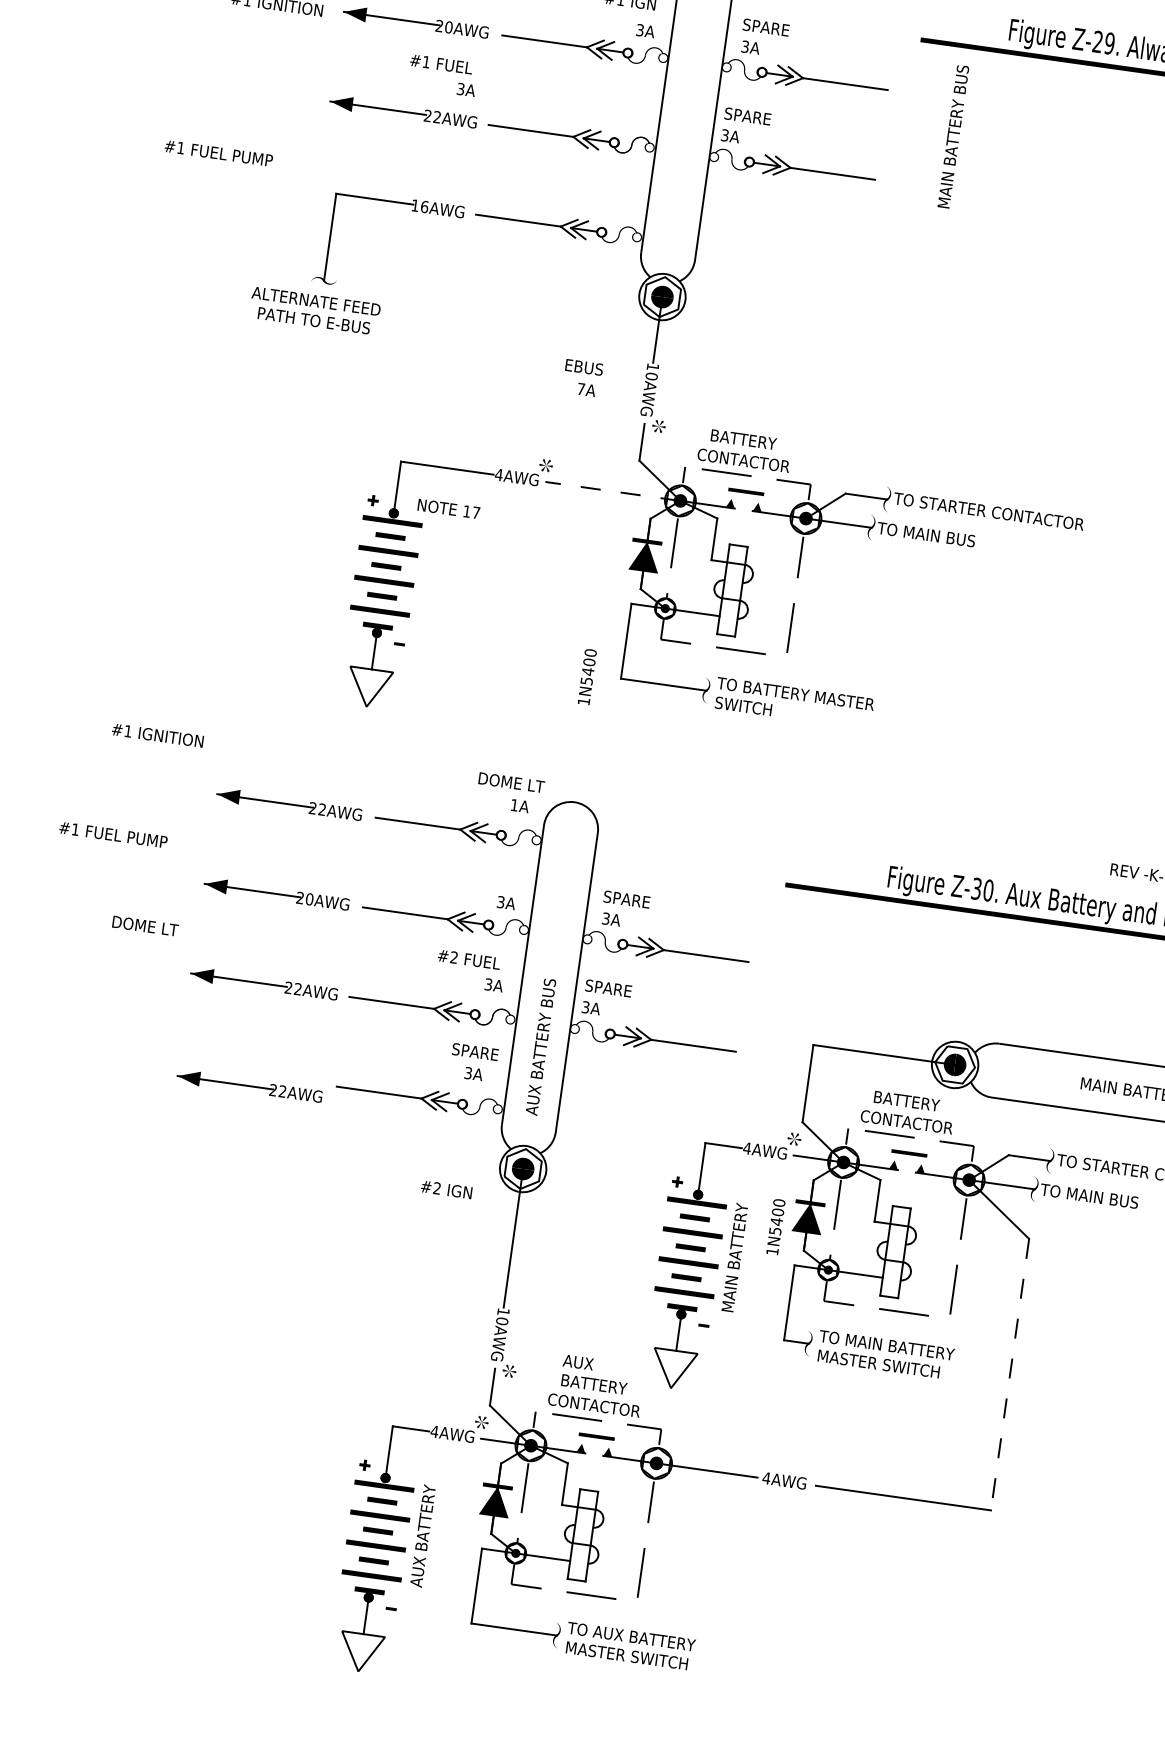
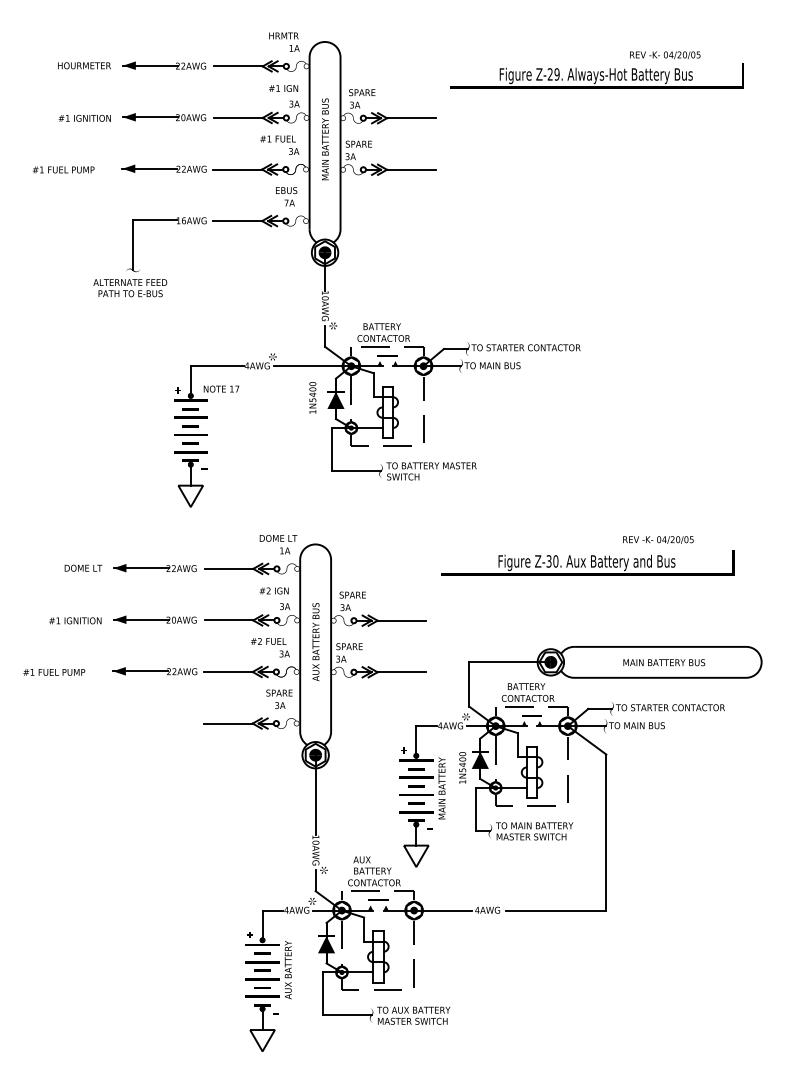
text: (442, 74) -> (279, 144), moved
text: (951, 136) -> (324, 139), moved
text: (218, 152) -> (63, 169), moved
text: (582, 377) -> (286, 196), moved
line: (612, 491) -> (312, 366), dashed -> solid
text: (586, 676) -> (312, 397), moved
text: (158, 734) -> (75, 620), moved
text: (113, 835) -> (54, 672), moved
text: (145, 924) -> (83, 567), moved
text: (539, 1047) -> (315, 642), moved
part: (248, 1086) -> (154, 730), removed
text: (445, 1188) -> (273, 590), moved
line: (1010, 1376) -> (606, 833), dashed -> solid

